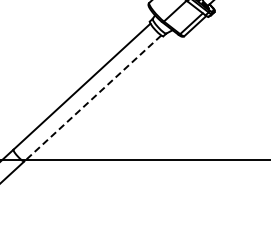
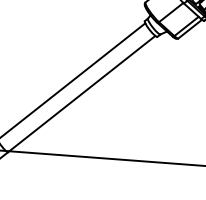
line: (92, 98) -> (81, 94), dashed -> solid

